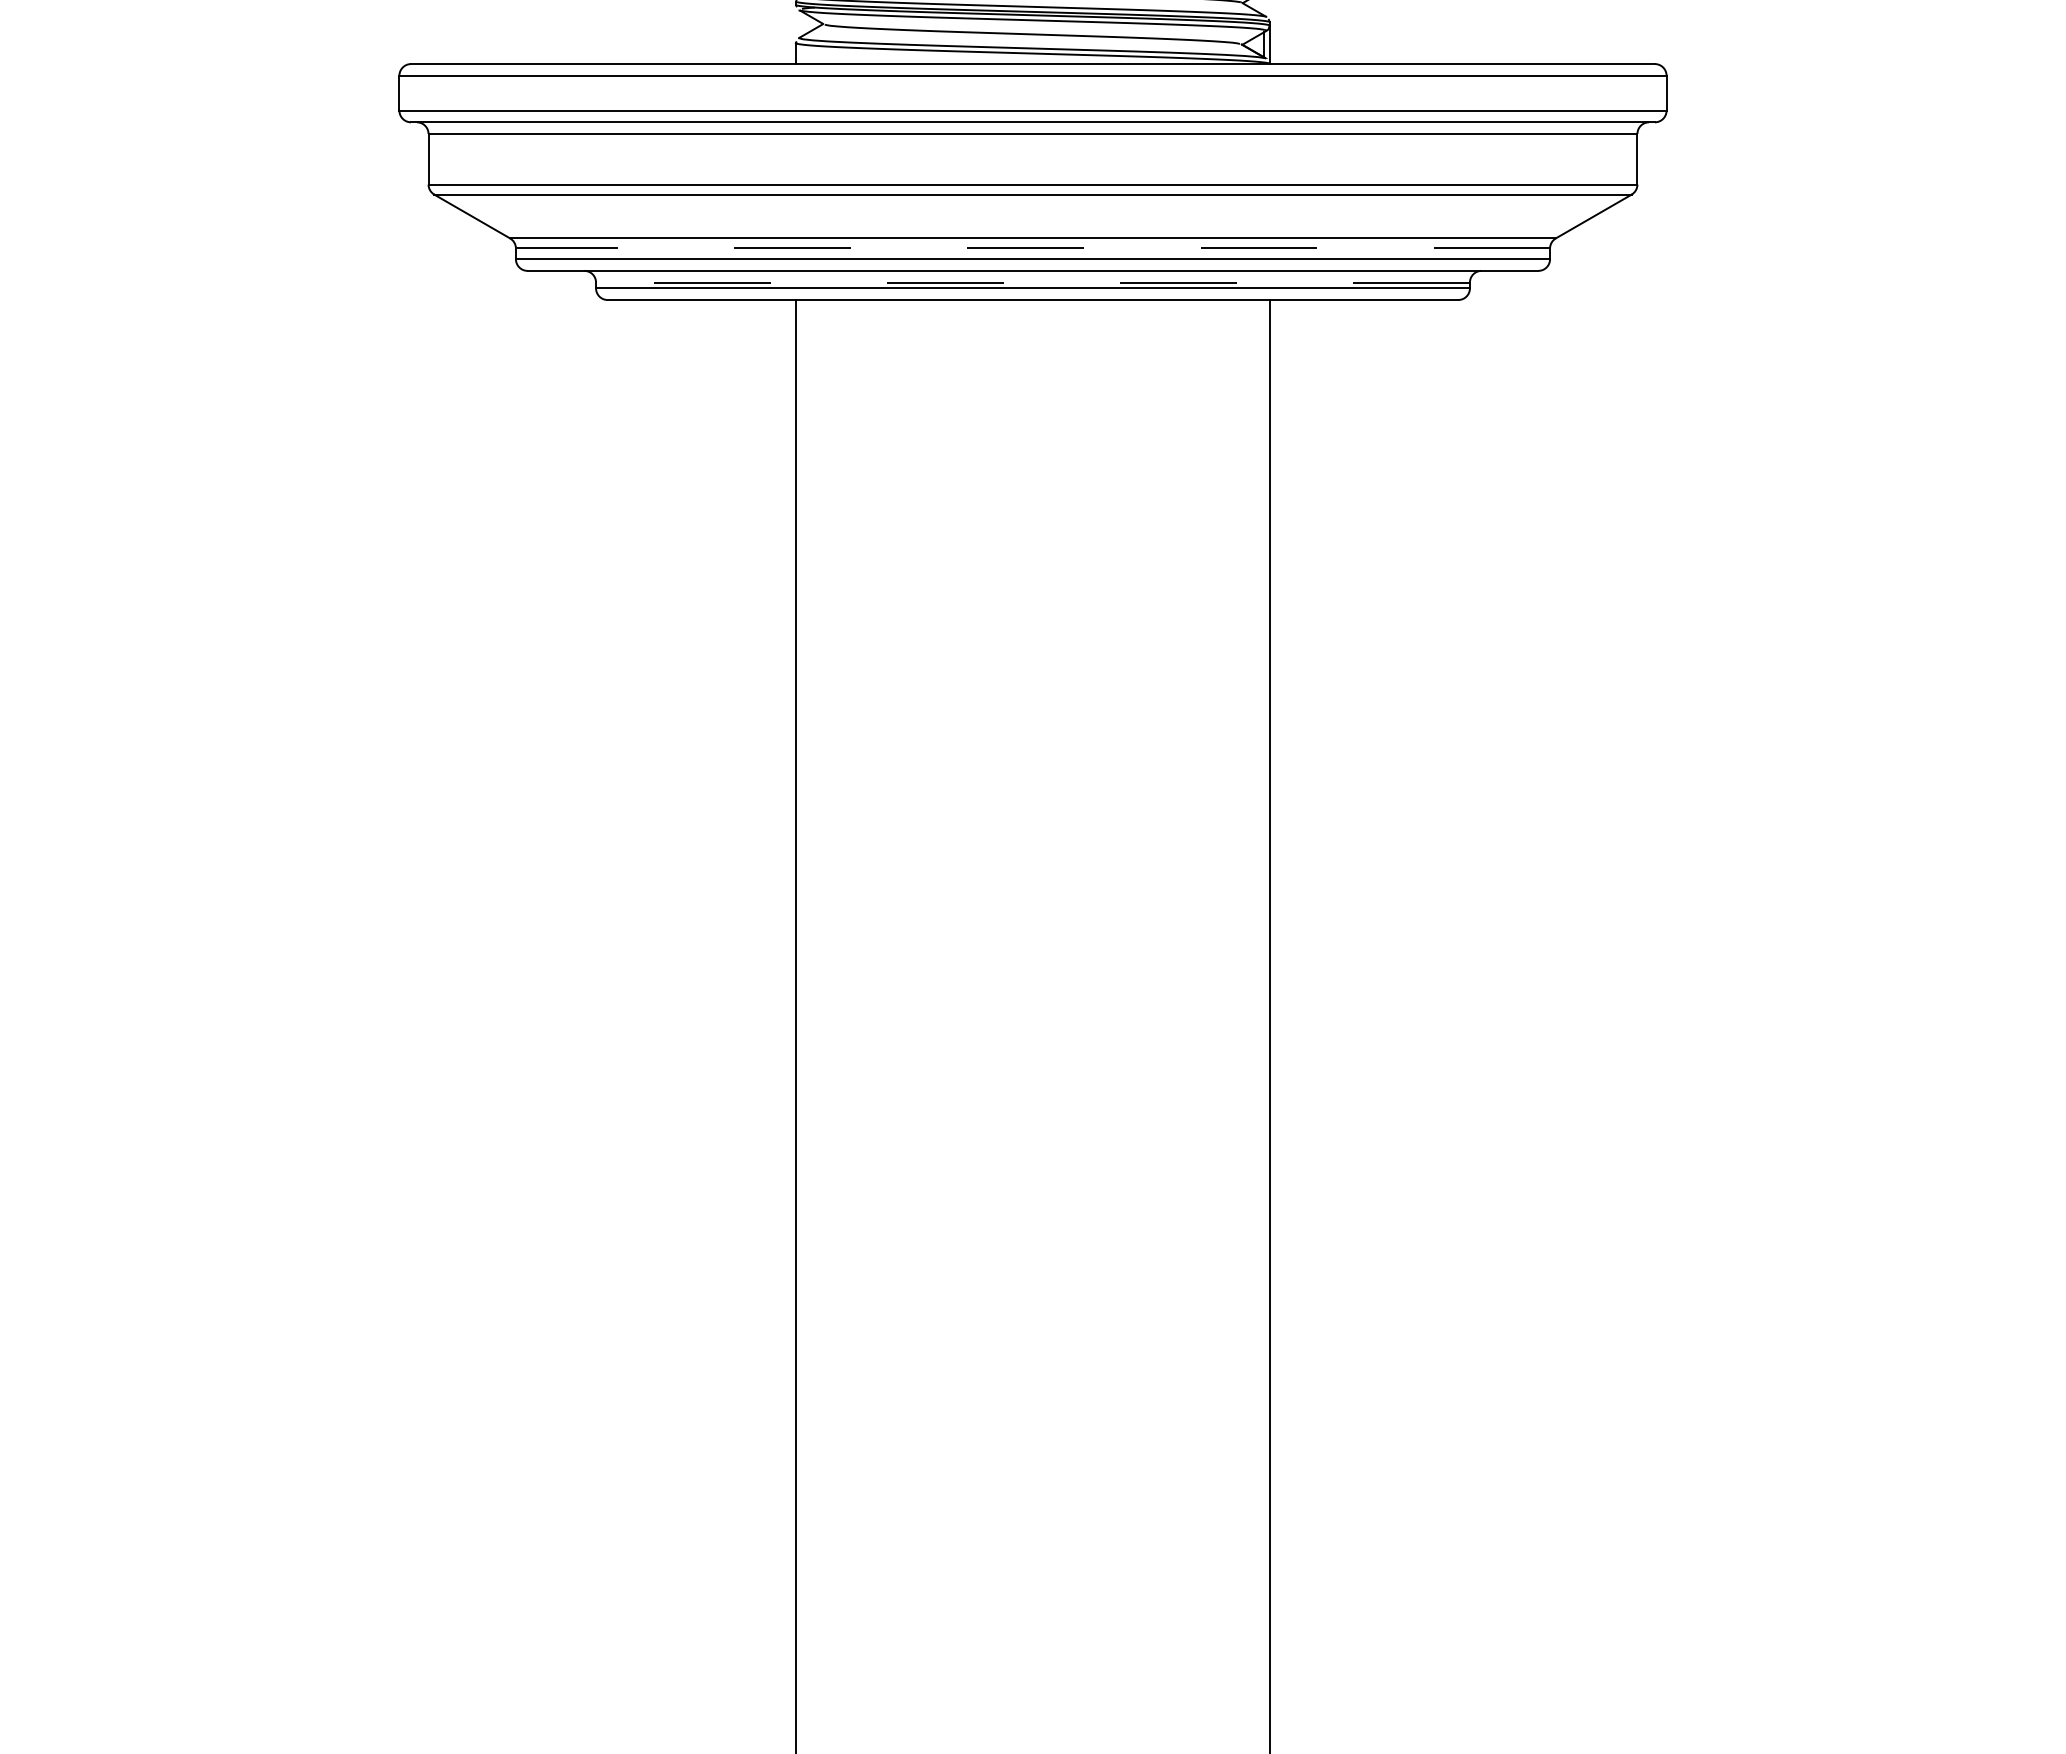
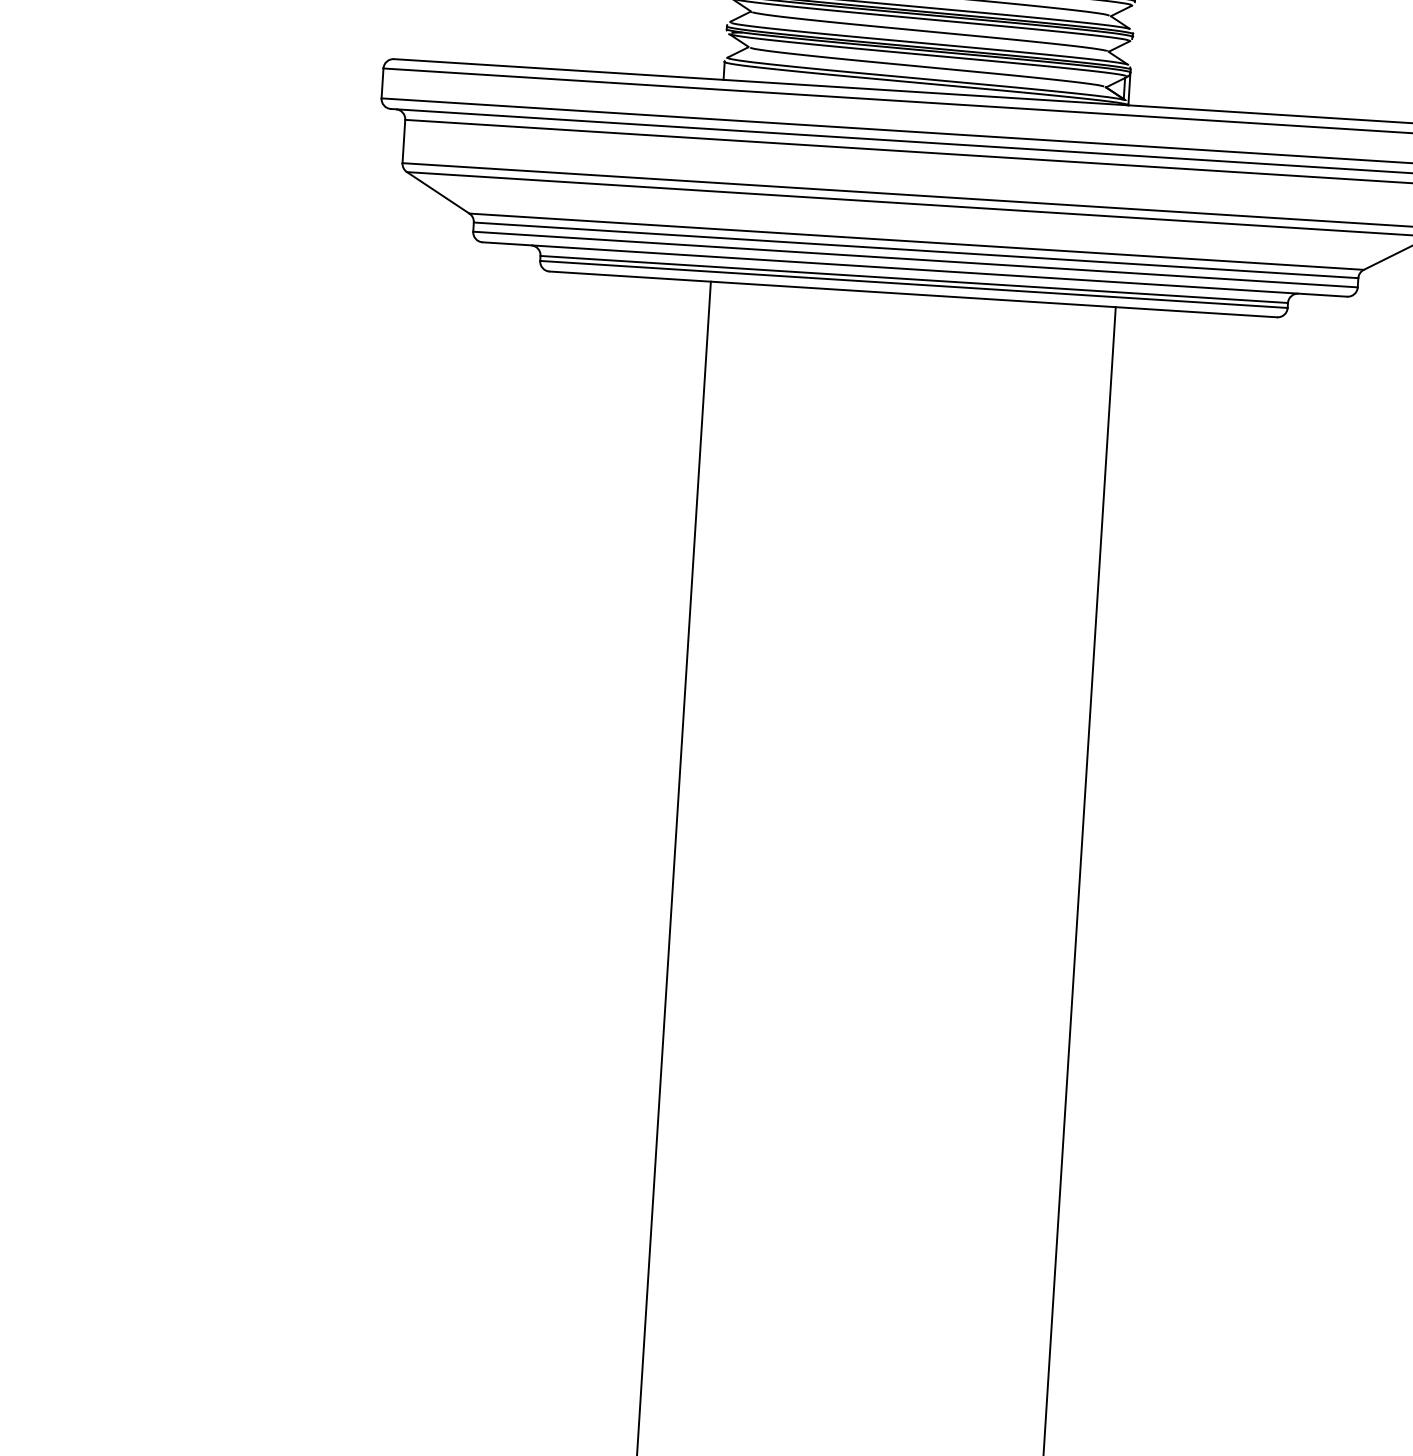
line: (1032, 248) -> (915, 250), dashed -> solid
line: (1032, 282) -> (913, 279), dashed -> solid

